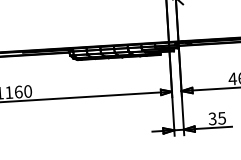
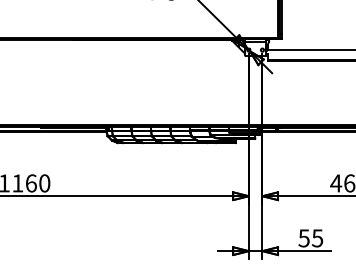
text: (212, 118) -> (304, 237), 35 -> 55

